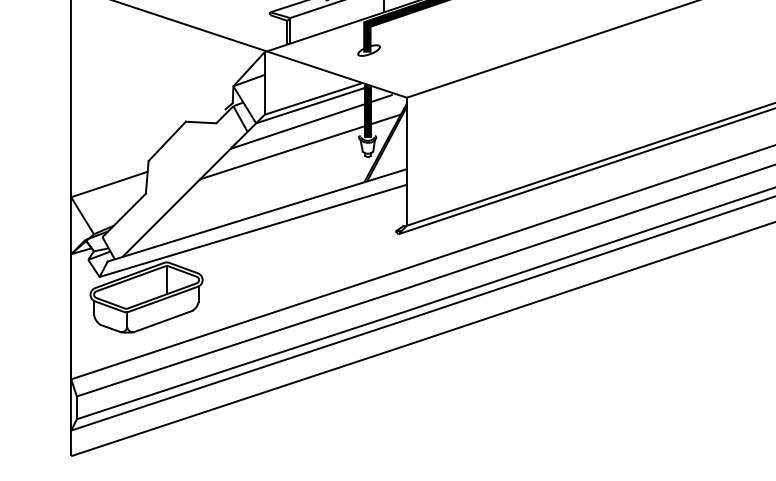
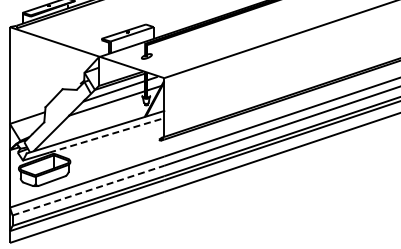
line: (283, 222) -> (107, 135), solid -> dashed
line: (242, 342) -> (88, 190), solid -> dashed

